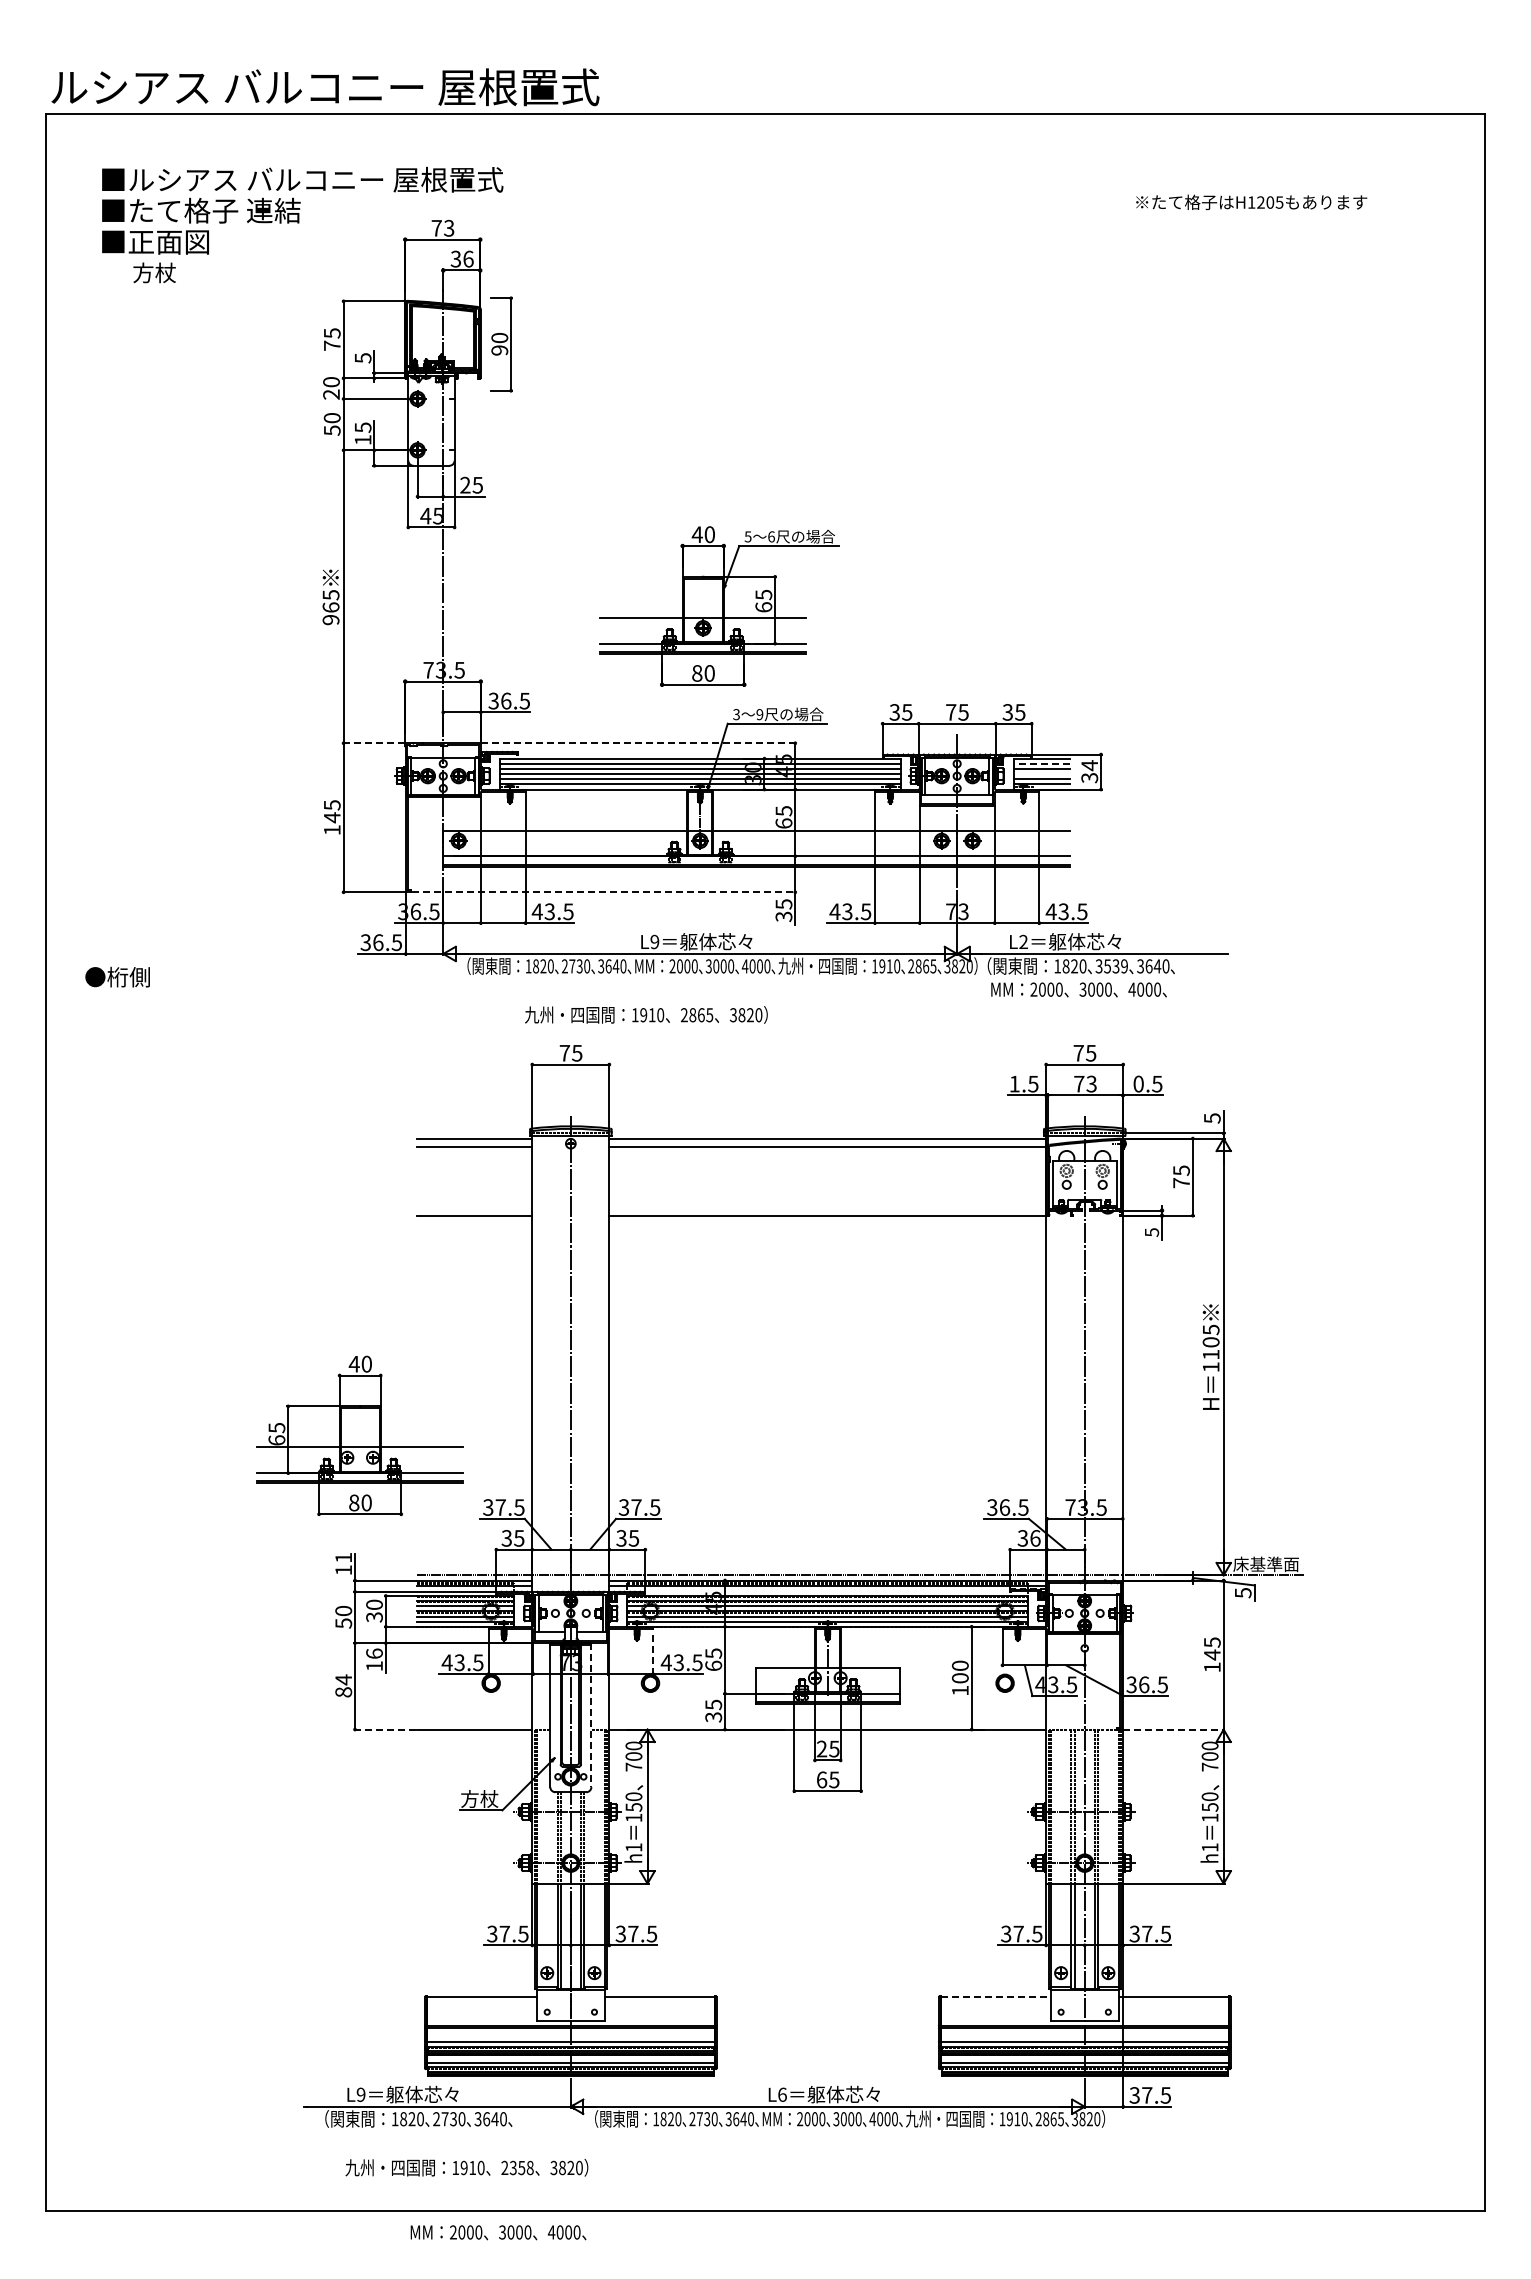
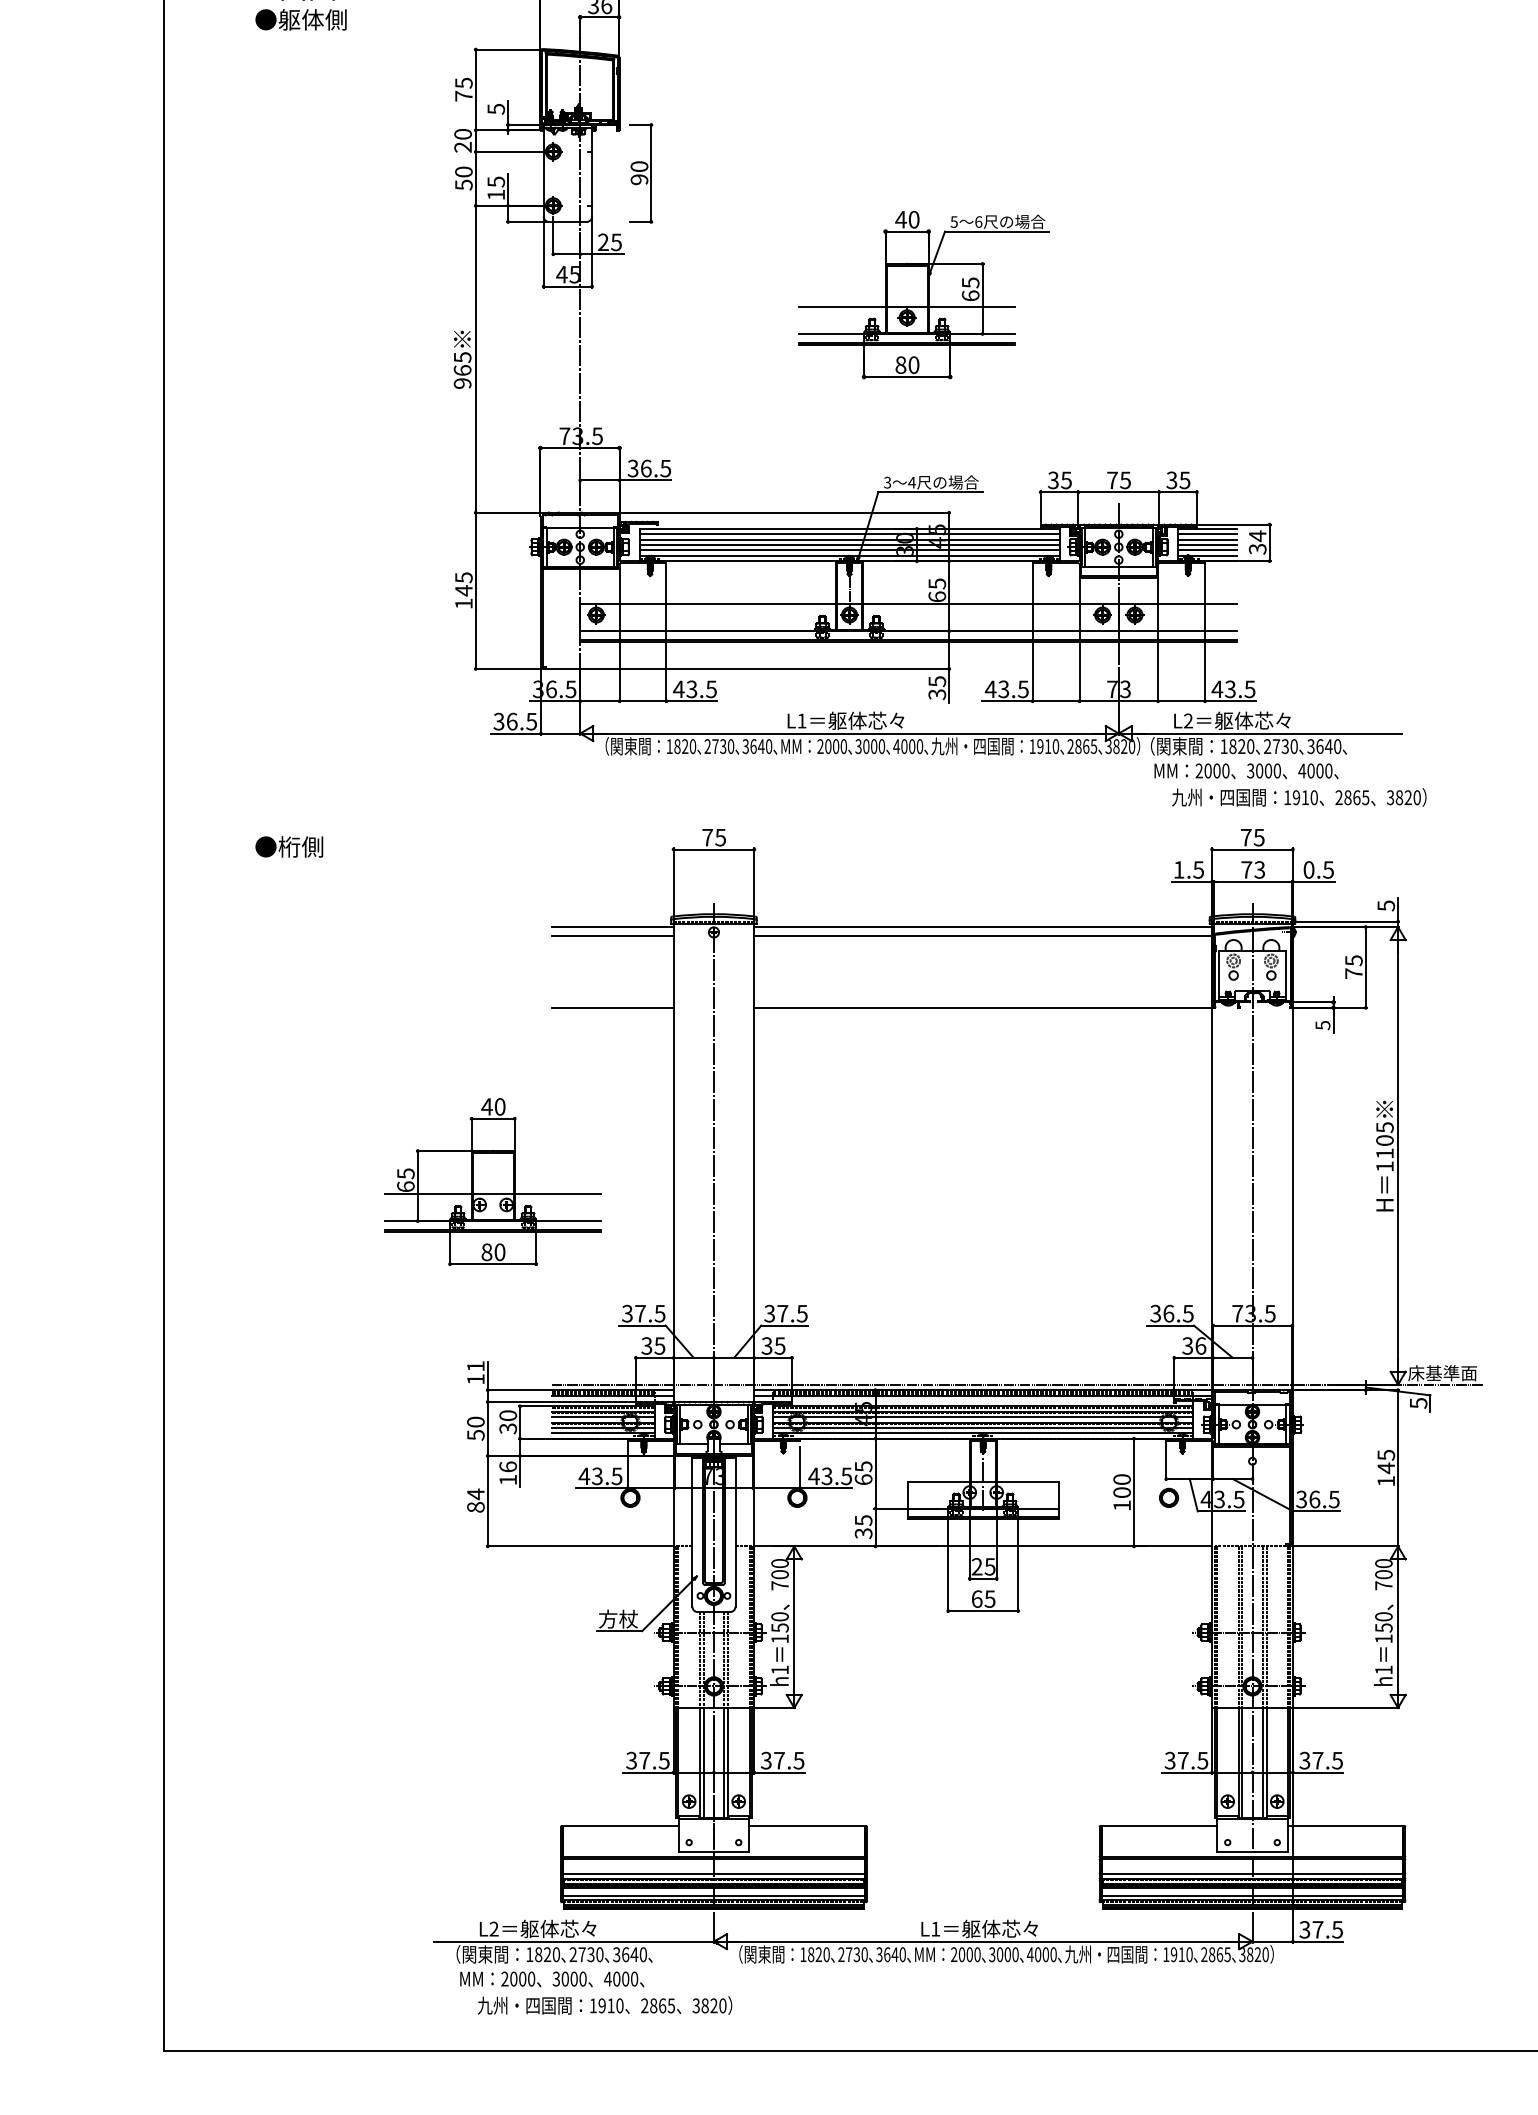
text: (176, 272) -> (300, 19), 方杖 -> ●躯体側
part: (501, 344) -> (641, 173), moved
part: (719, 606) -> (924, 295), moved
text: (759, 714) -> (911, 482), 9 -> 4
line: (373, 743) -> (507, 512), dashed -> solid
line: (638, 743) -> (784, 512), dashed -> solid
line: (1041, 763) -> (1207, 533), dashed -> solid
line: (1041, 774) -> (1207, 545), added
line: (604, 892) -> (749, 669), dashed -> solid
text: (654, 941) -> (801, 720), L9 -> L1
text: (1111, 966) -> (1280, 746), 3539 -> 2730
text: (117, 976) -> (289, 846), moved
text: (646, 1014) -> (1299, 796), moved
part: (359, 1435) -> (492, 1181), moved
line: (653, 1655) -> (800, 1468), dashed -> solid
line: (591, 1715) -> (735, 1531), dashed -> solid
line: (384, 1729) -> (518, 1546), dashed -> solid
line: (1173, 1729) -> (1345, 1546), dashed -> solid
line: (996, 1996) -> (1160, 1826), dashed -> solid
text: (360, 2094) -> (493, 1928), L9 -> L2
text: (782, 2094) -> (935, 1928), L6 -> L1
text: (521, 2167) -> (662, 2005), 2358 -> 2865
text: (498, 2232) -> (552, 1979), moved

